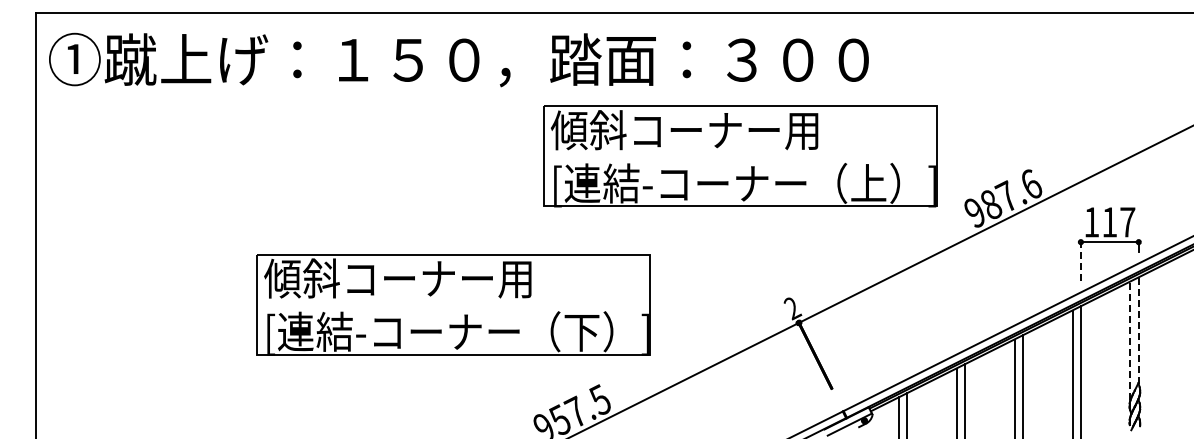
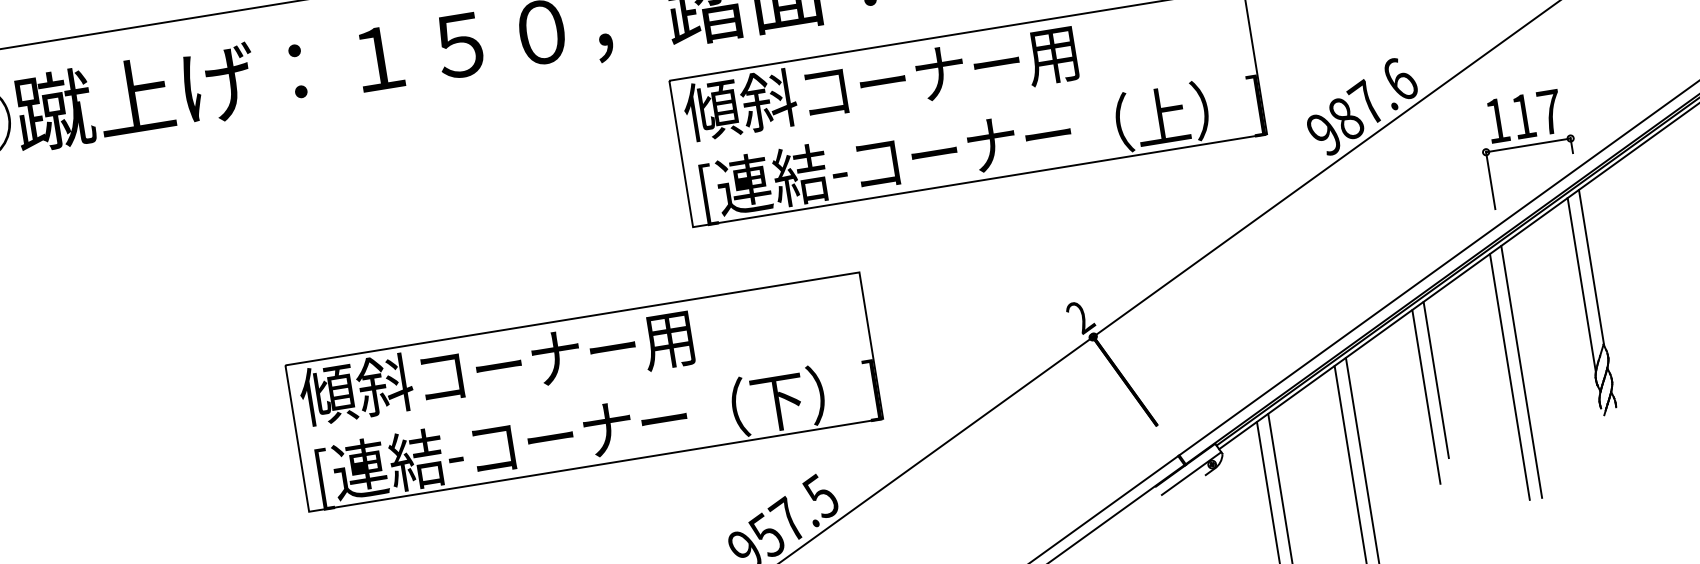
line: (1080, 261) -> (1490, 180), dashed -> solid
line: (1138, 330) -> (1591, 267), dashed -> solid
line: (1130, 340) -> (1581, 284), dashed -> solid

